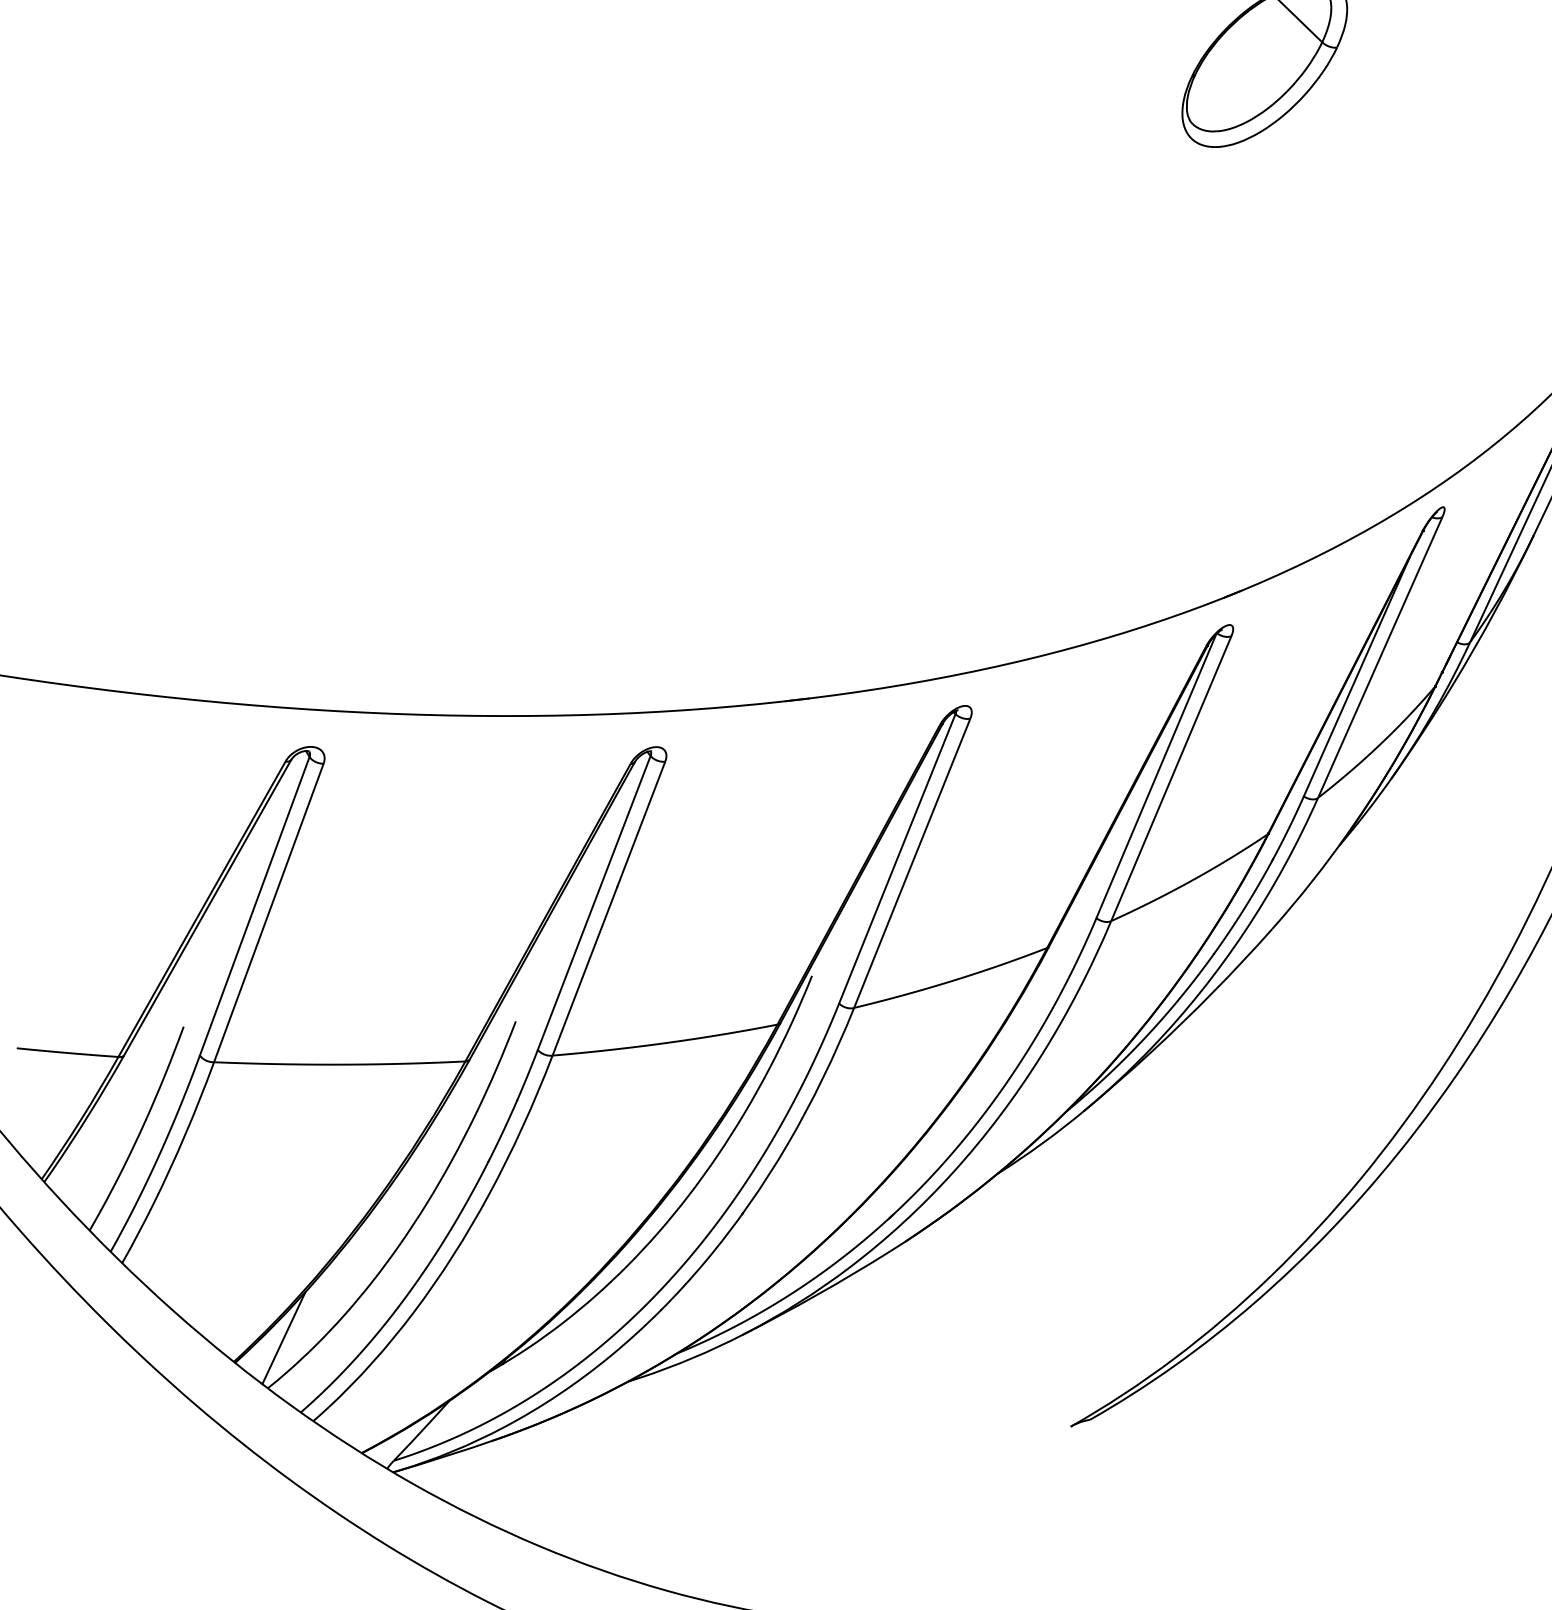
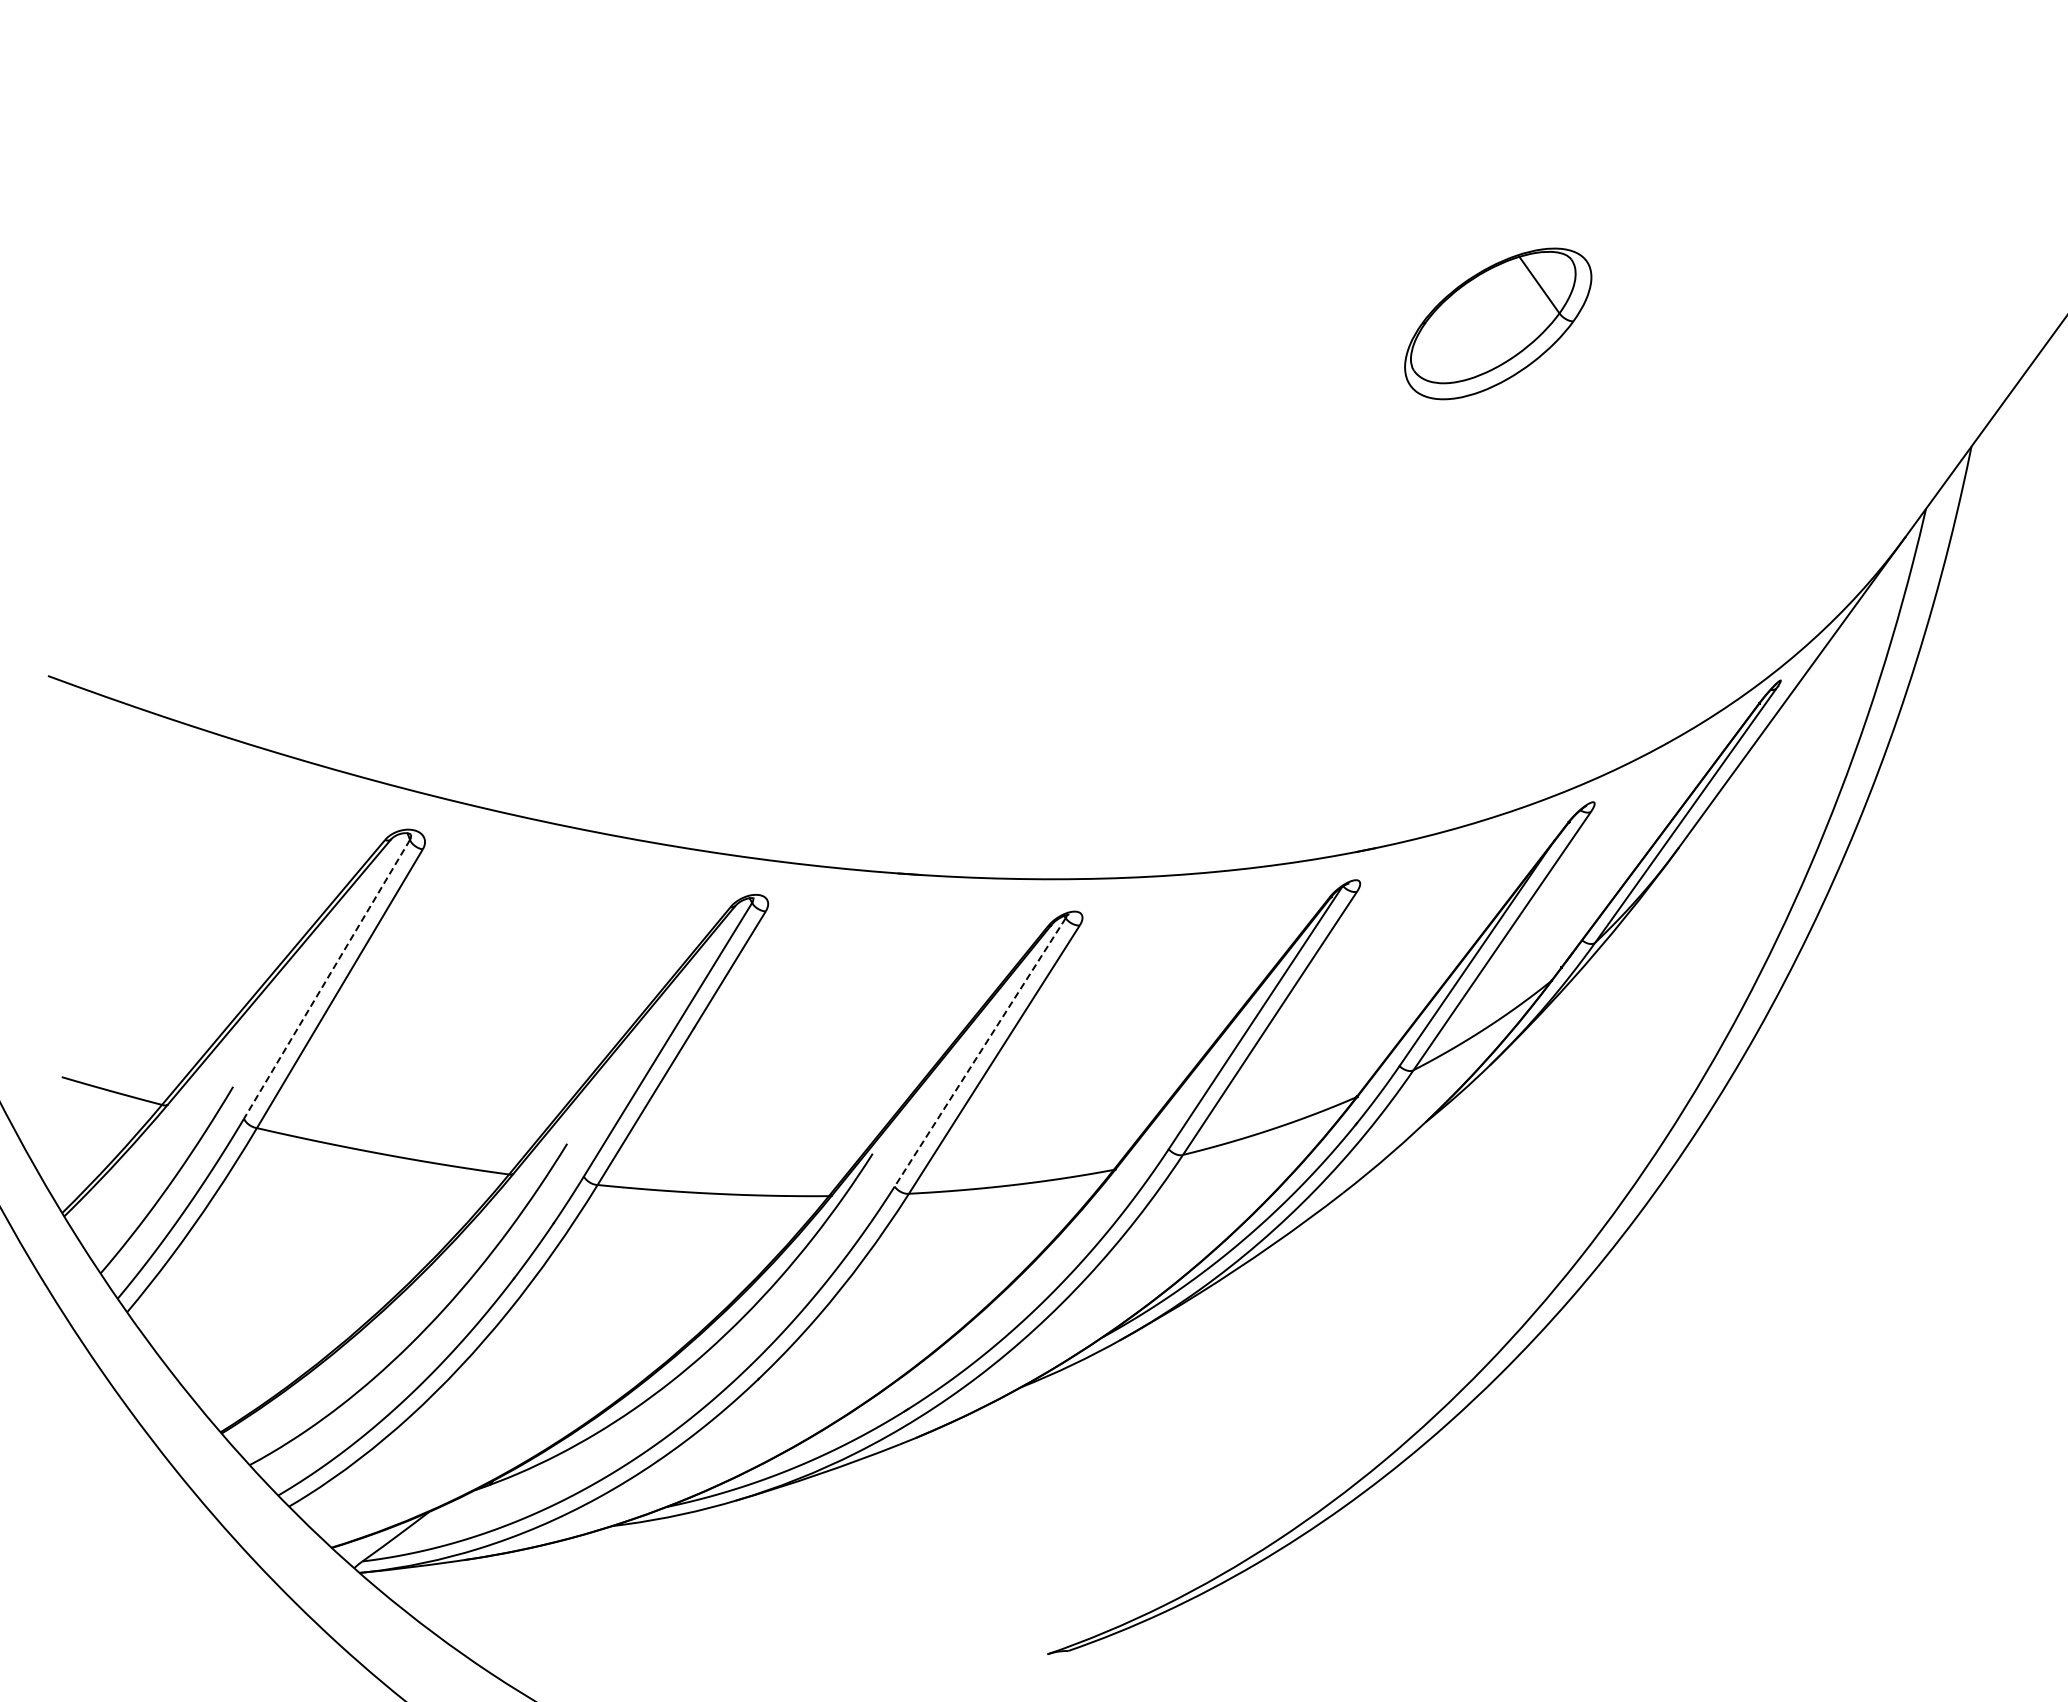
line: (896, 859) -> (979, 1052), solid -> dashed
line: (254, 906) -> (326, 979), solid -> dashed
line: (283, 1337) -> (274, 1417), removed

